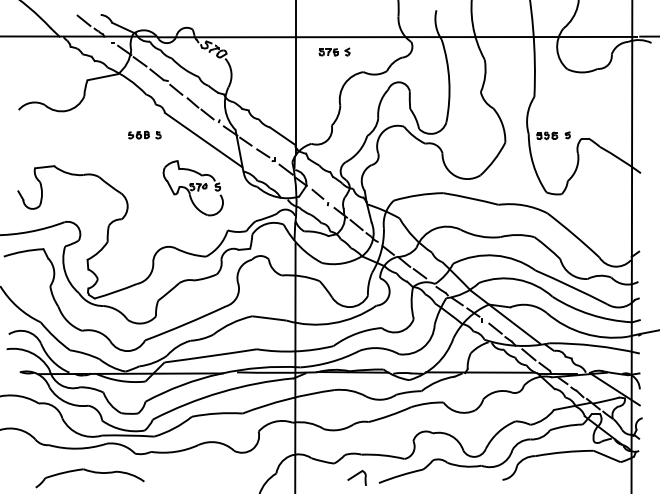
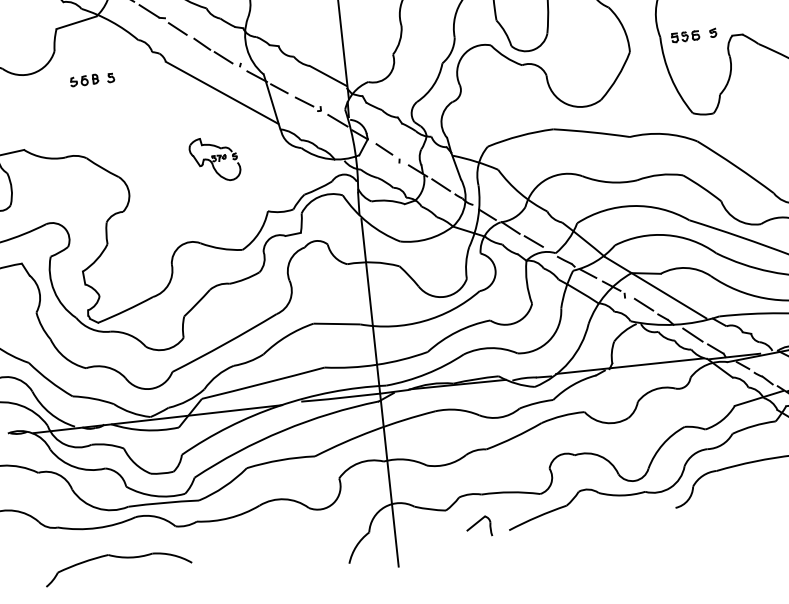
part: (144, 134) -> (91, 78), moved
part: (192, 188) -> (214, 159), size x0.6

